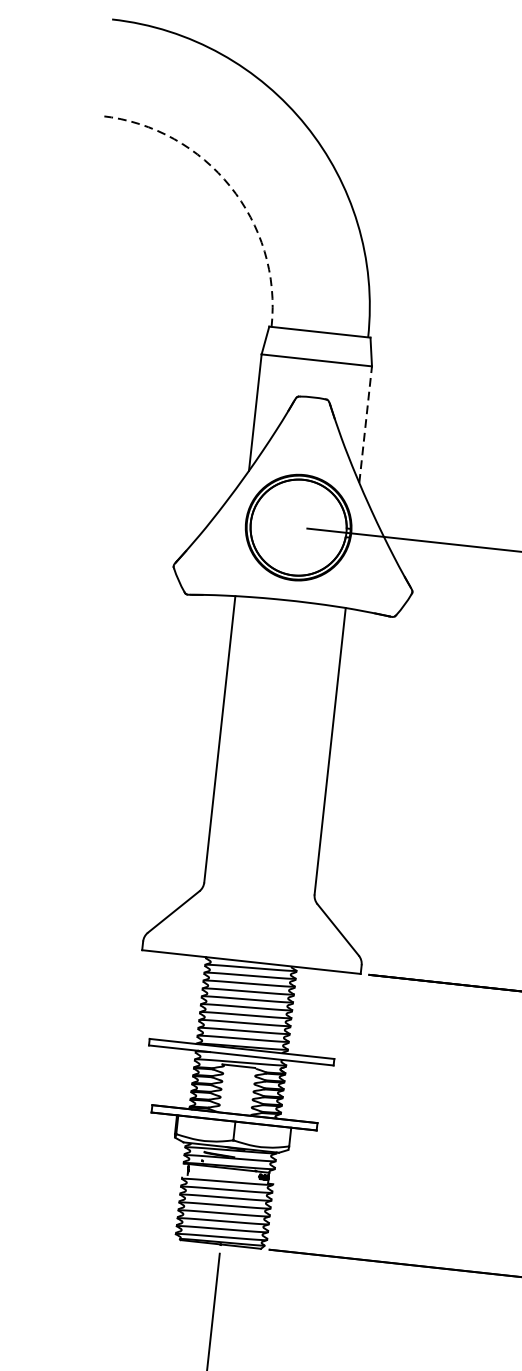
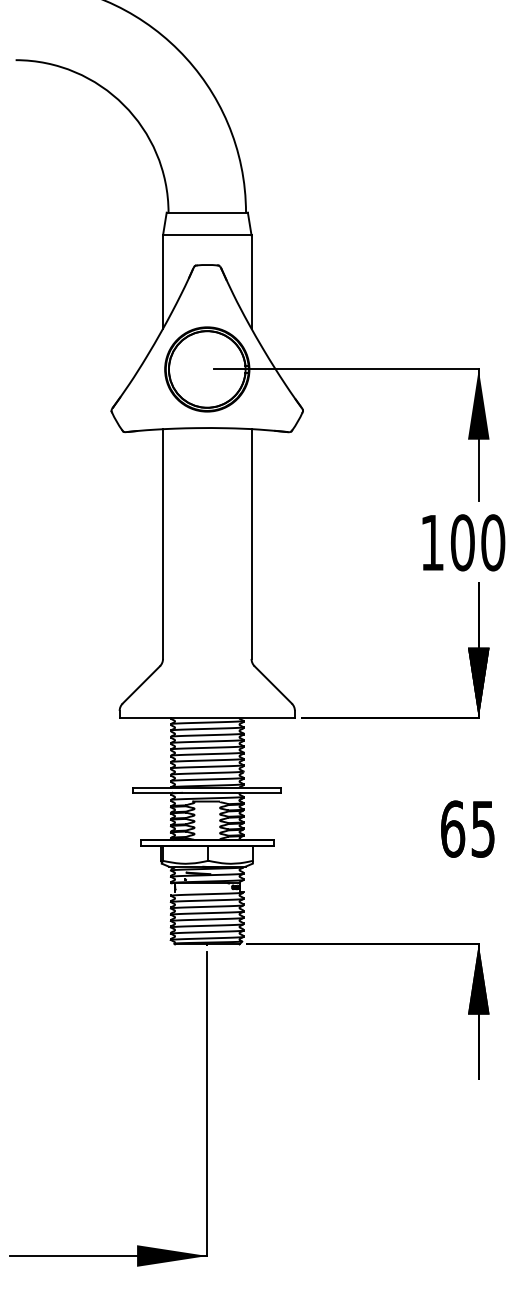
arc: (230, 185) -> (123, 104), dashed -> solid
line: (365, 423) -> (251, 281), dashed -> solid

